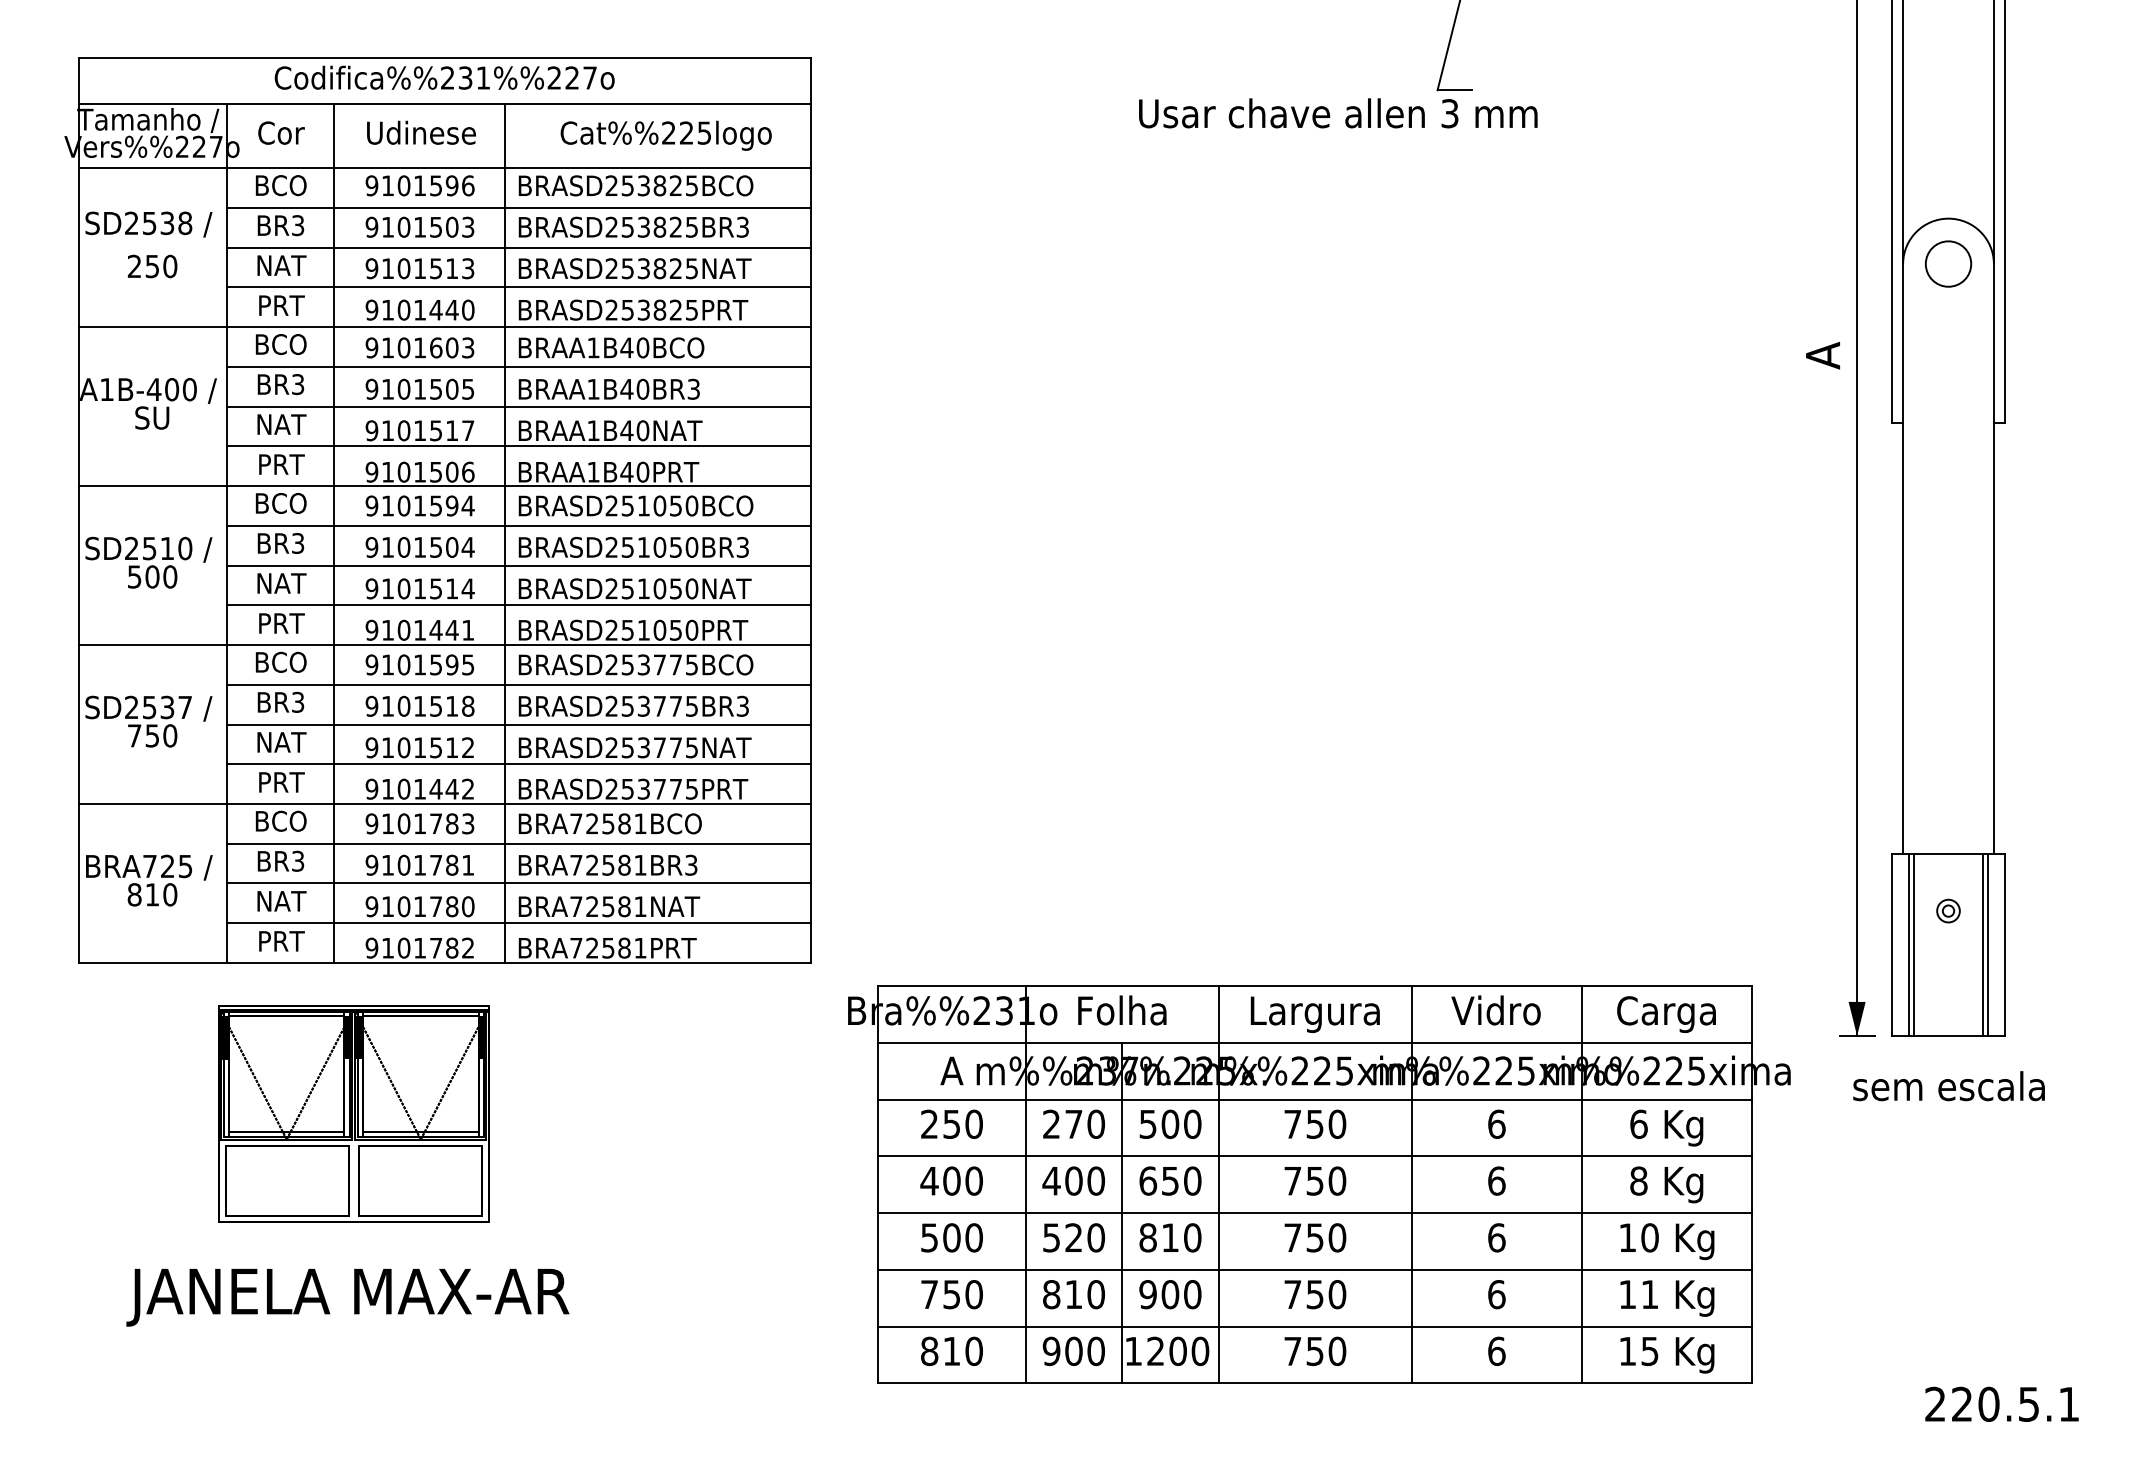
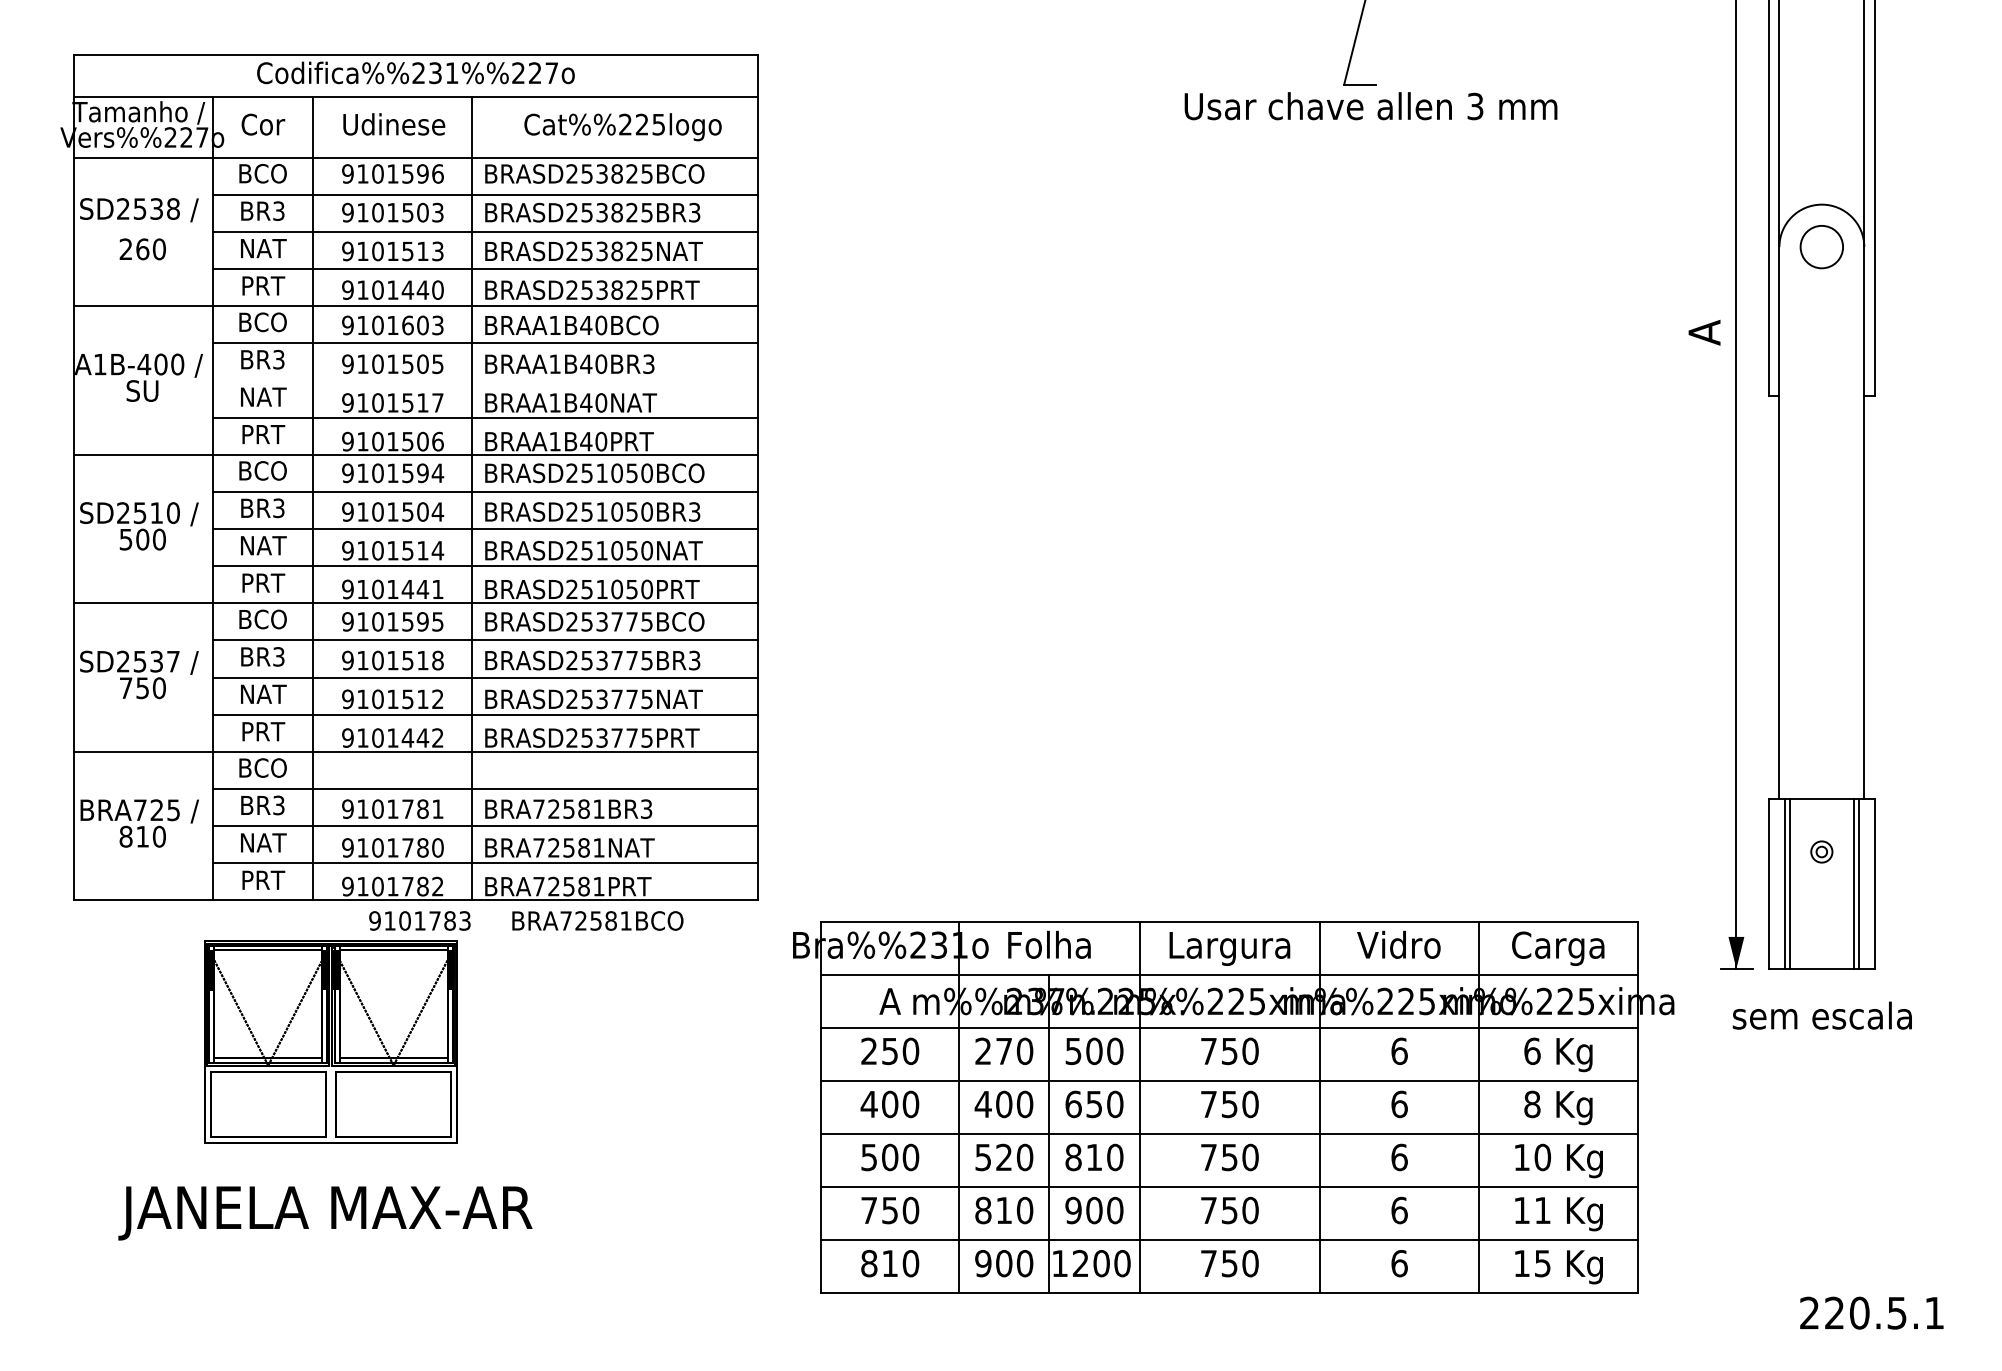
text: (1338, 113) -> (1371, 106), moved
text: (152, 266) -> (142, 249), 250 -> 260
line: (518, 406) -> (484, 380), removed
text: (533, 823) -> (526, 920), moved

